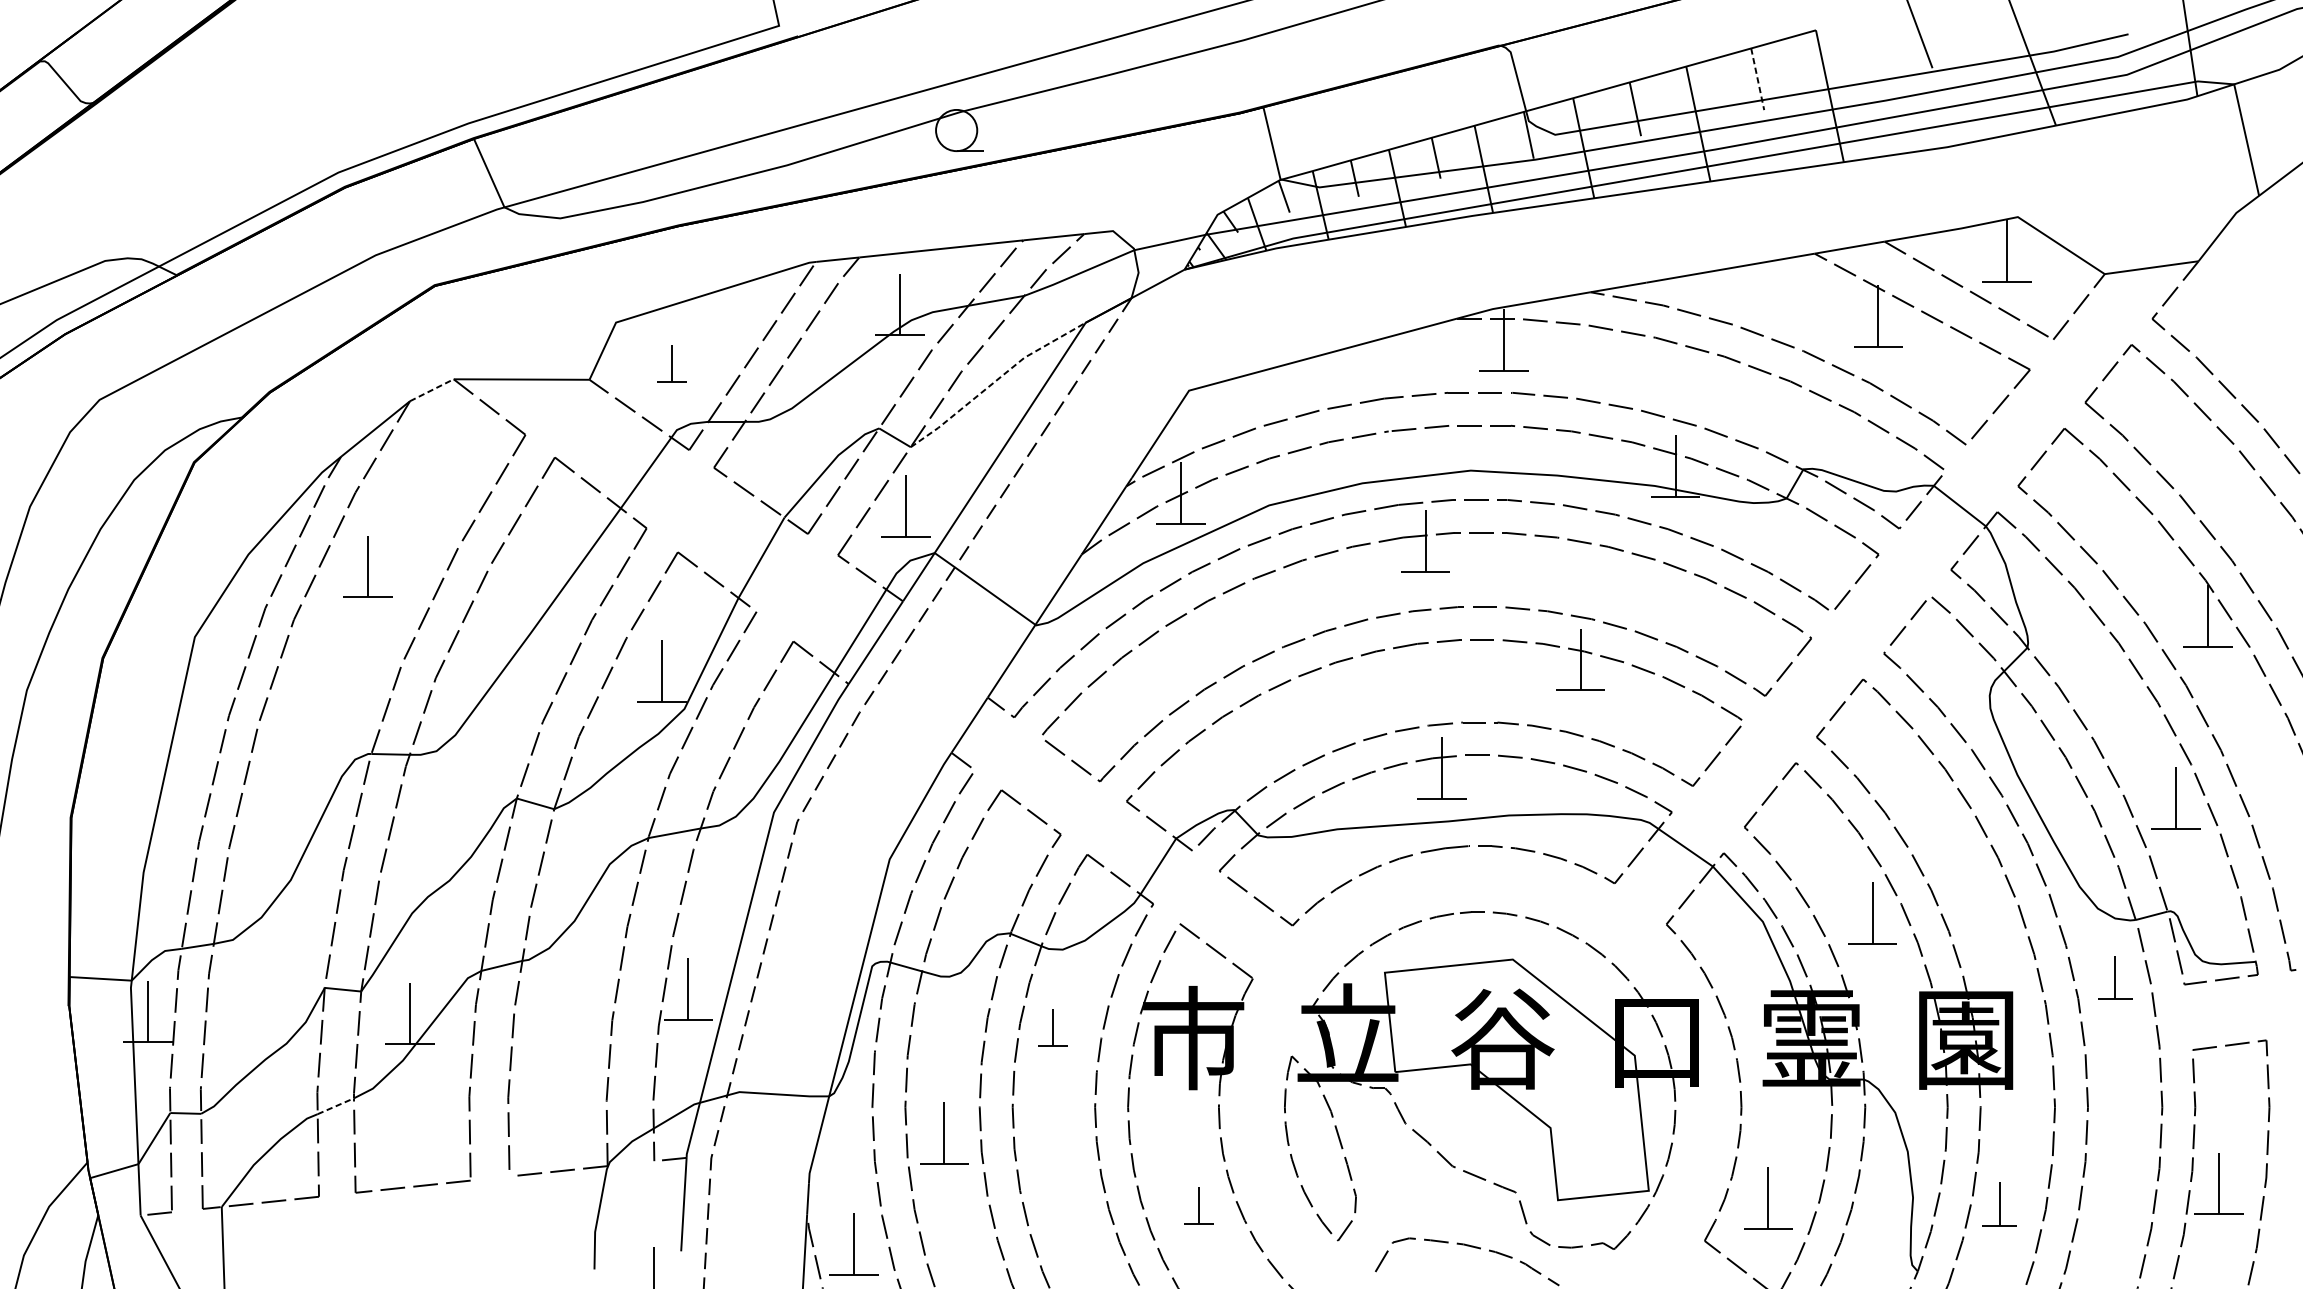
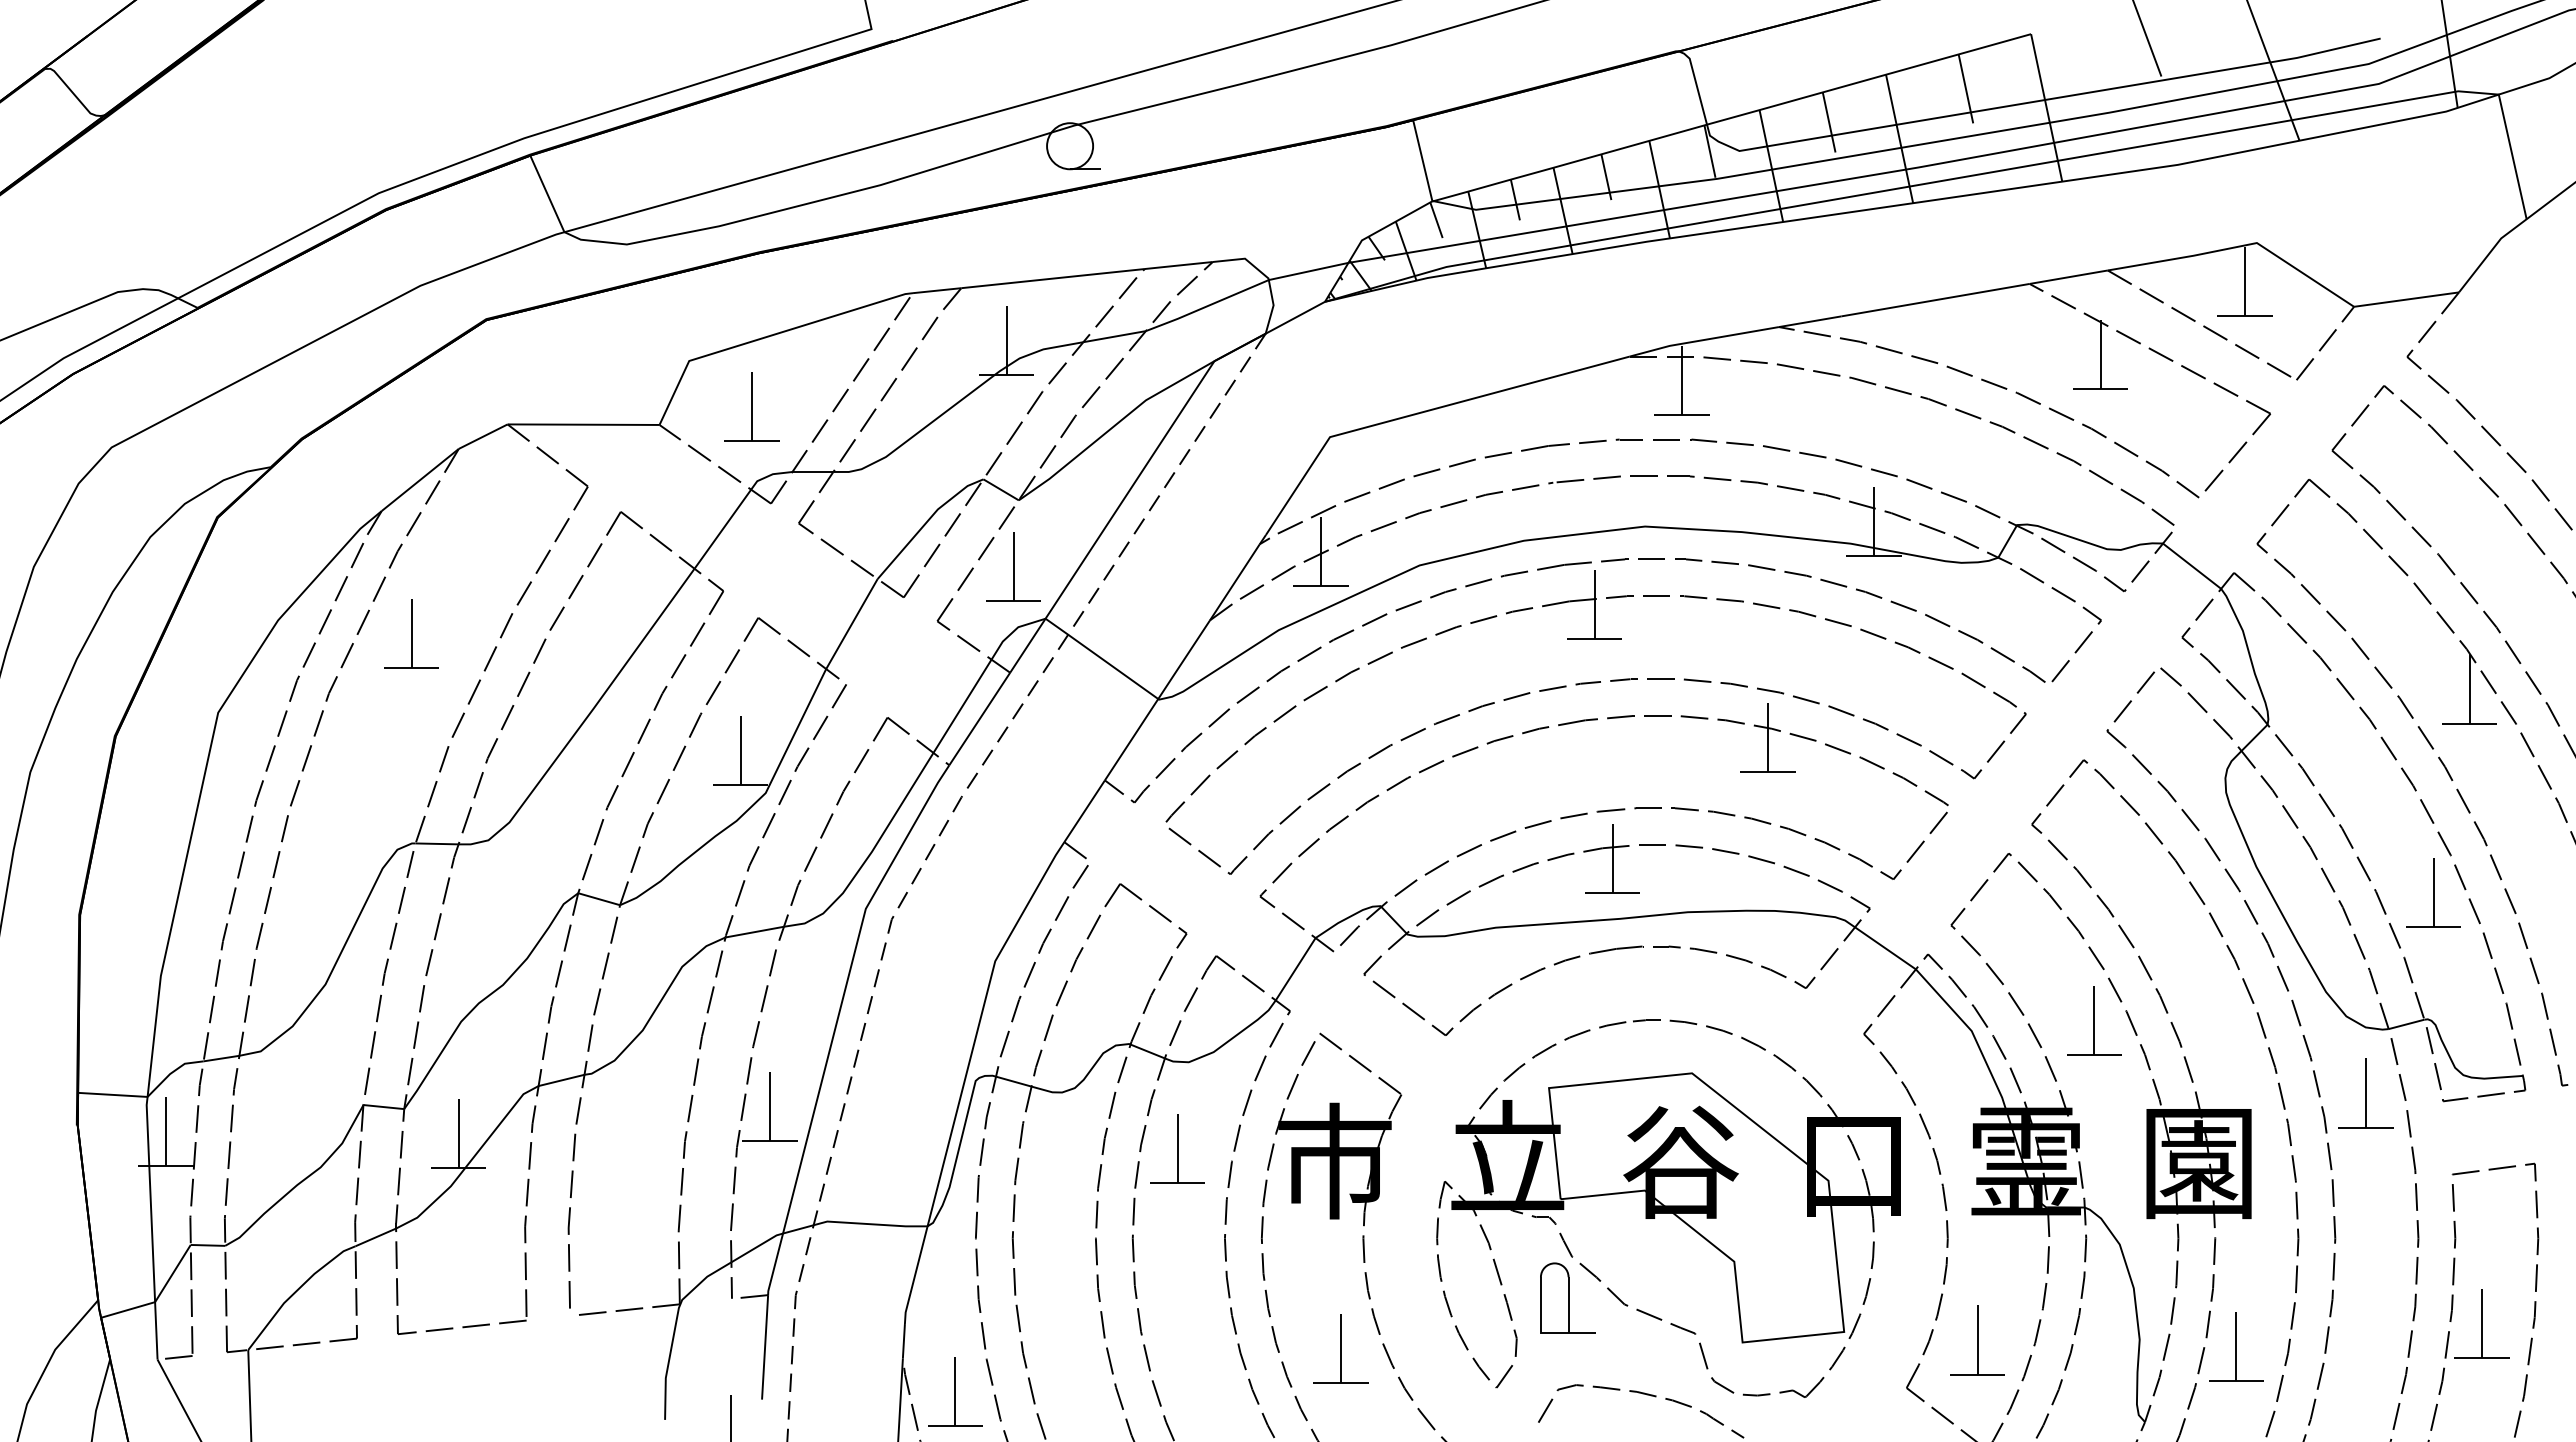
line: (1758, 79) -> (1966, 89), dashed -> solid
part: (671, 363) -> (751, 406), size x1.67
line: (995, 381) -> (1113, 426), dashed -> solid
line: (432, 390) -> (483, 436), dashed -> solid
part: (2115, 977) -> (2365, 1093), size x1.43
part: (1052, 1026) -> (1177, 1148), size x1.67
line: (336, 1106) -> (376, 1237), dashed -> solid
part: (944, 1133) -> (1056, 1267), removed
part: (1401, 1160) -> (1567, 1297), added
part: (1999, 1203) -> (2236, 1346), size x1.43
part: (1198, 1205) -> (1340, 1348), size x1.67

